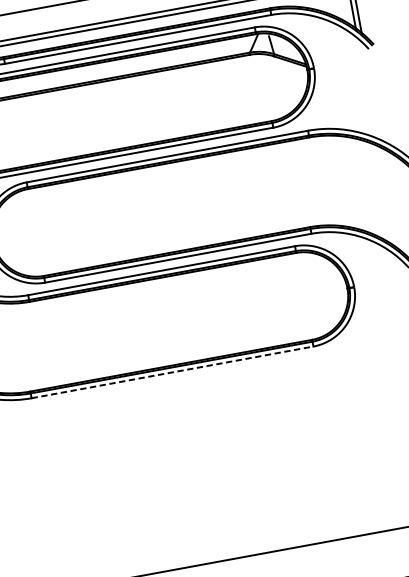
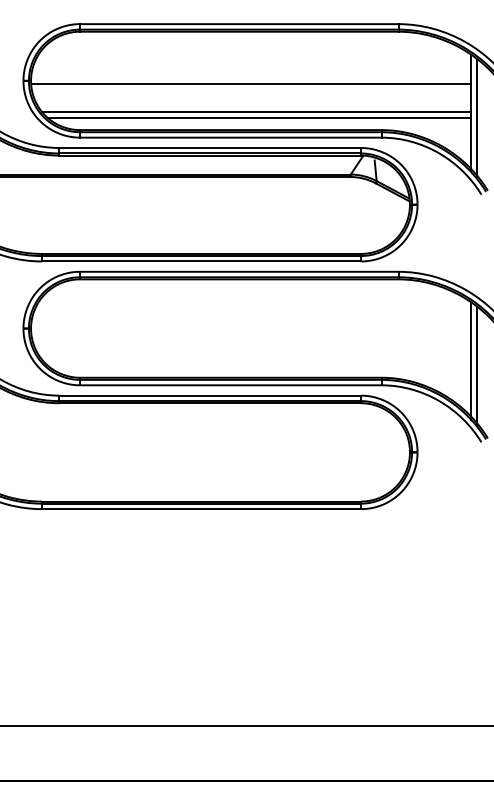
line: (387, 198) -> (471, 361), added
line: (392, 201) -> (476, 366), added
line: (173, 372) -> (202, 509), dashed -> solid

